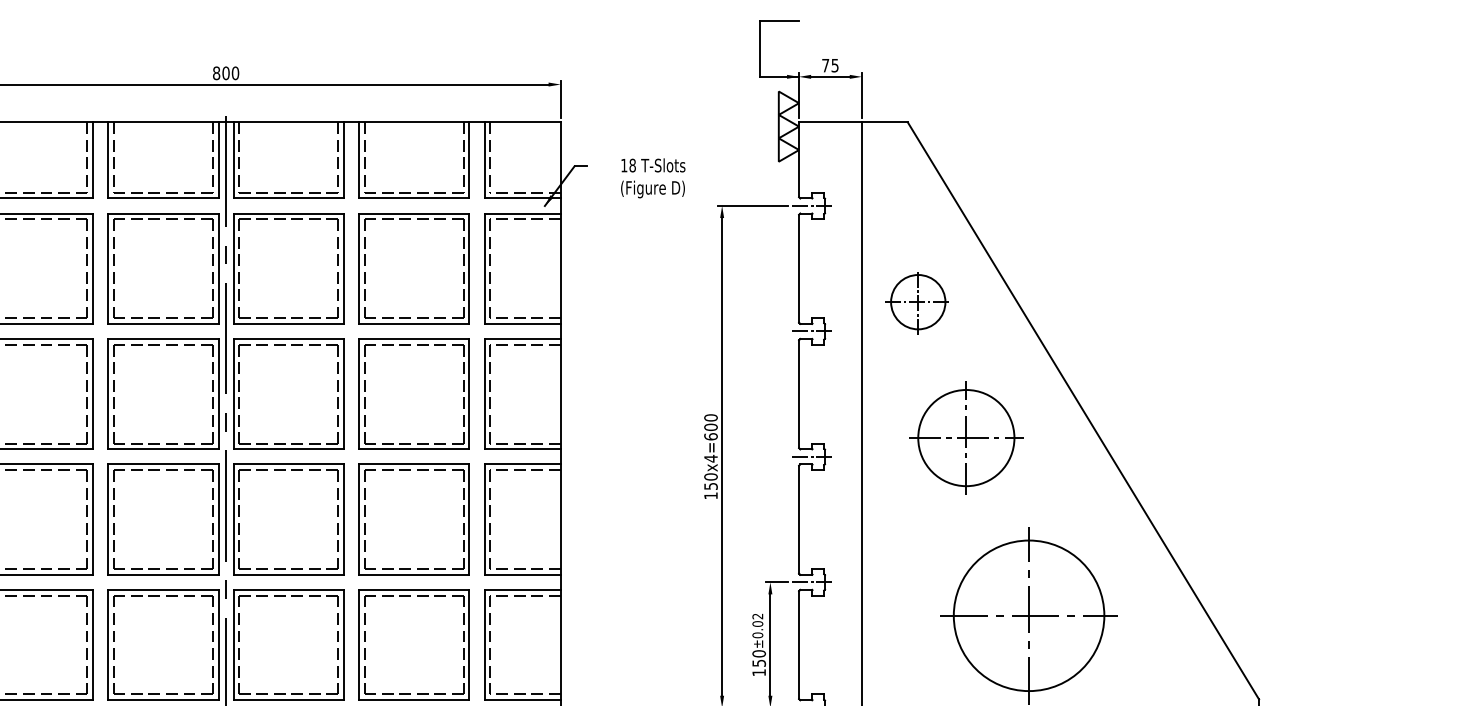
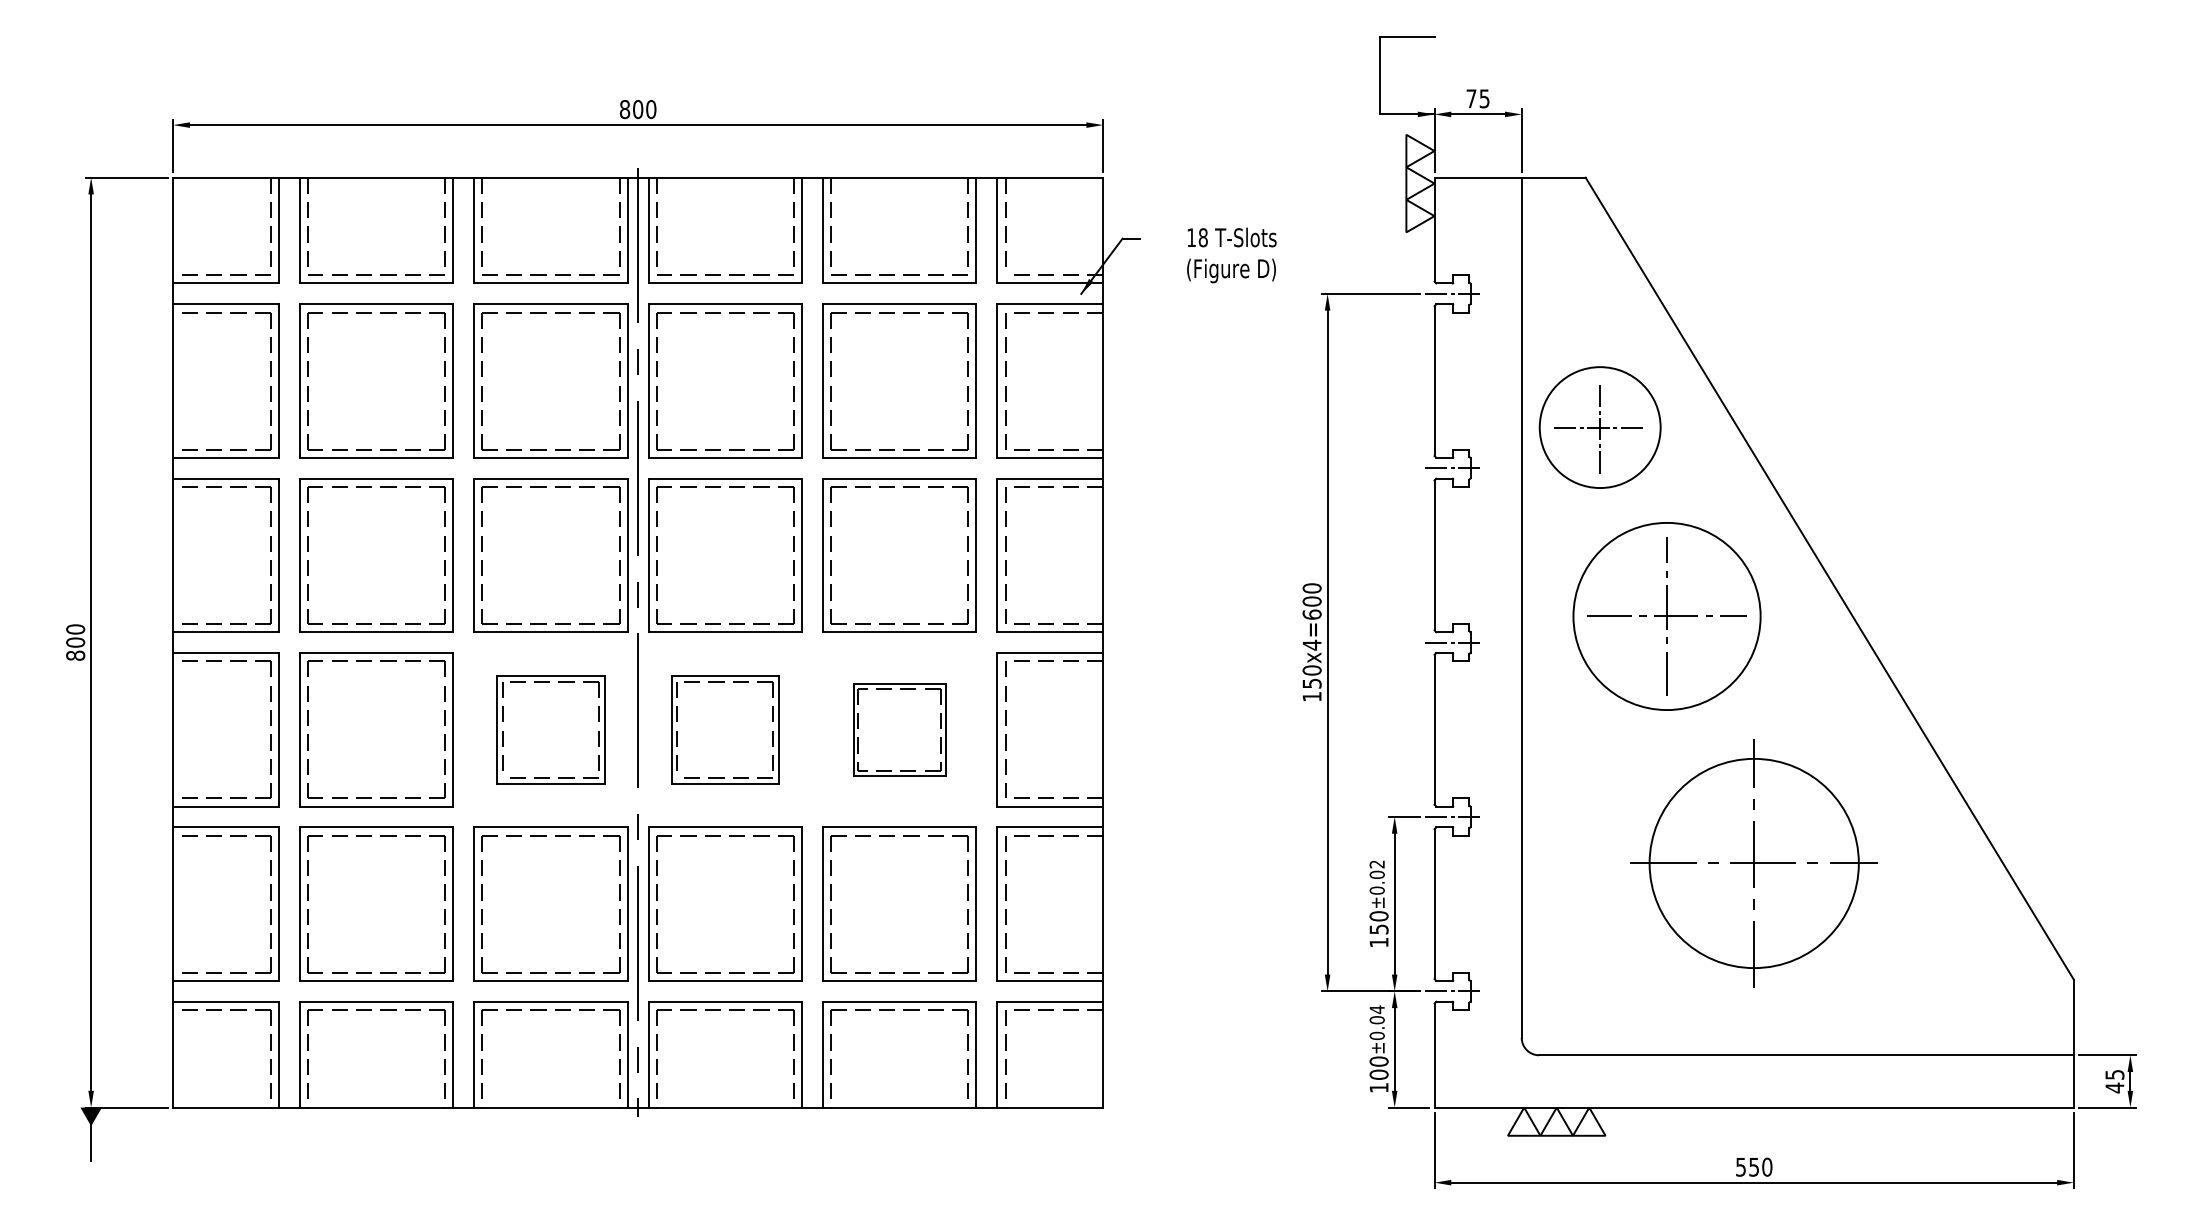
circle: (917, 302) -> (1599, 427), size x1.6
circle: (965, 438) -> (1666, 616), size x1.4
part: (163, 519) -> (550, 729), size x0.7
part: (288, 519) -> (725, 729), size x0.7
part: (414, 519) -> (899, 729), size x0.6

